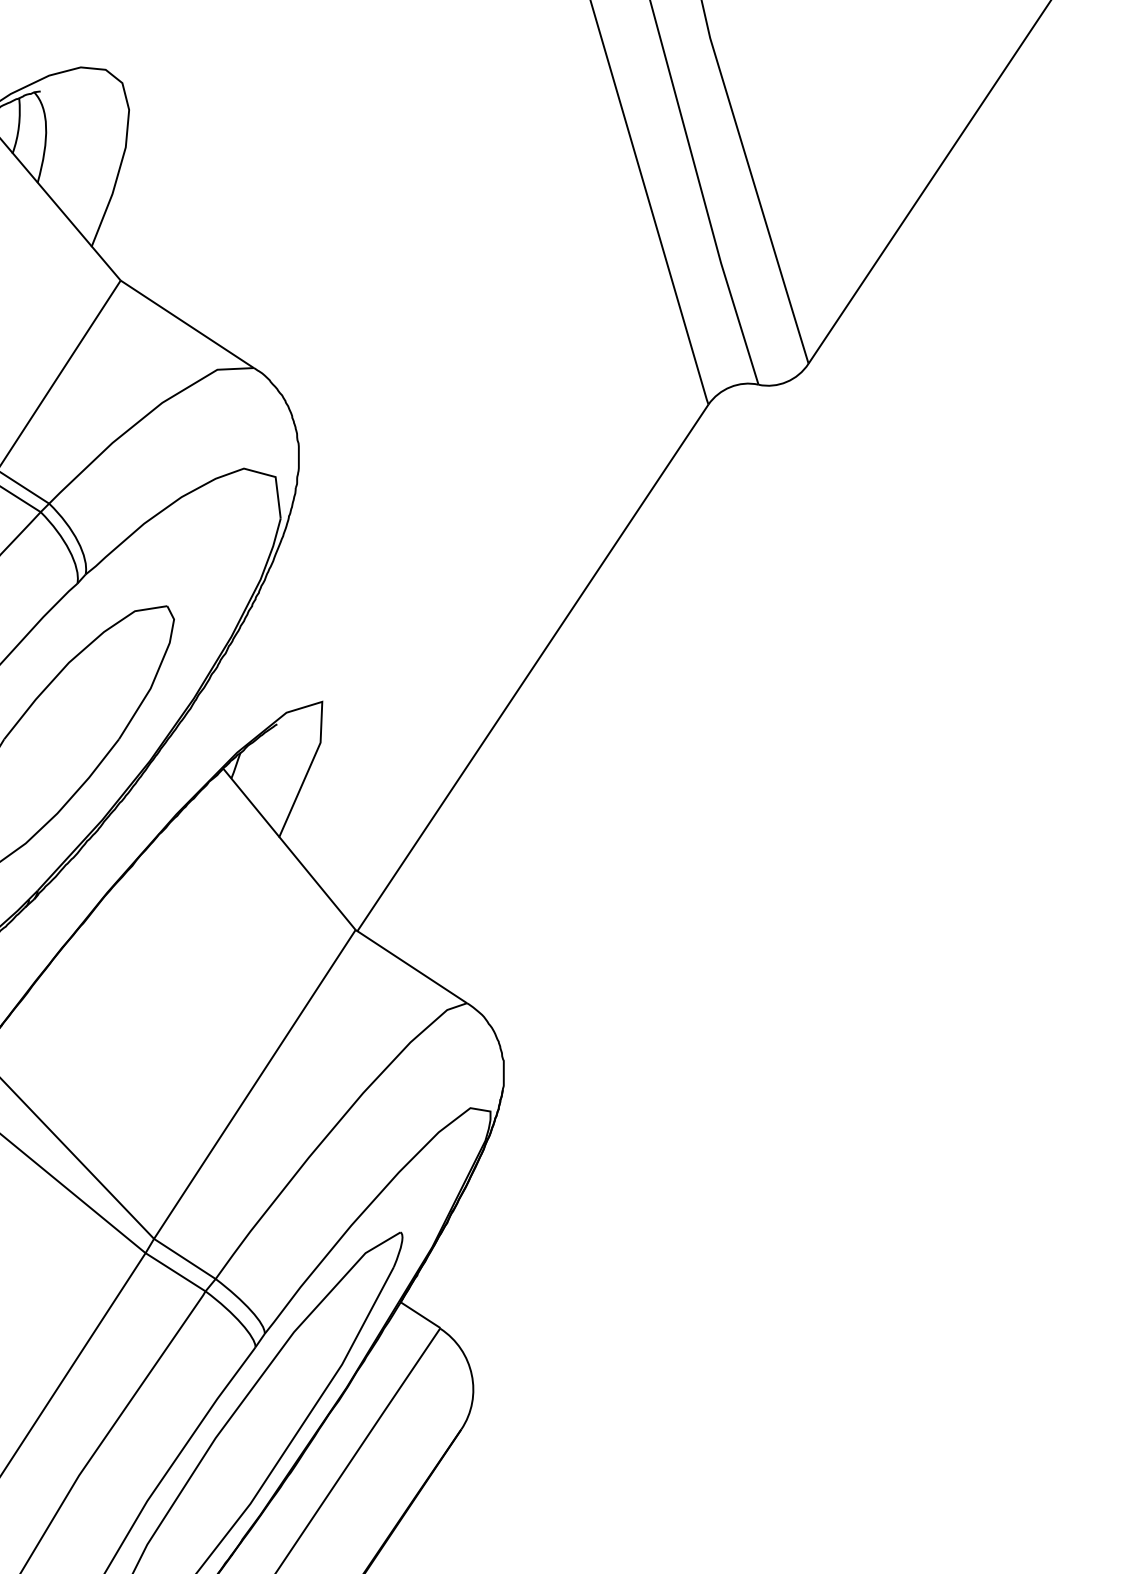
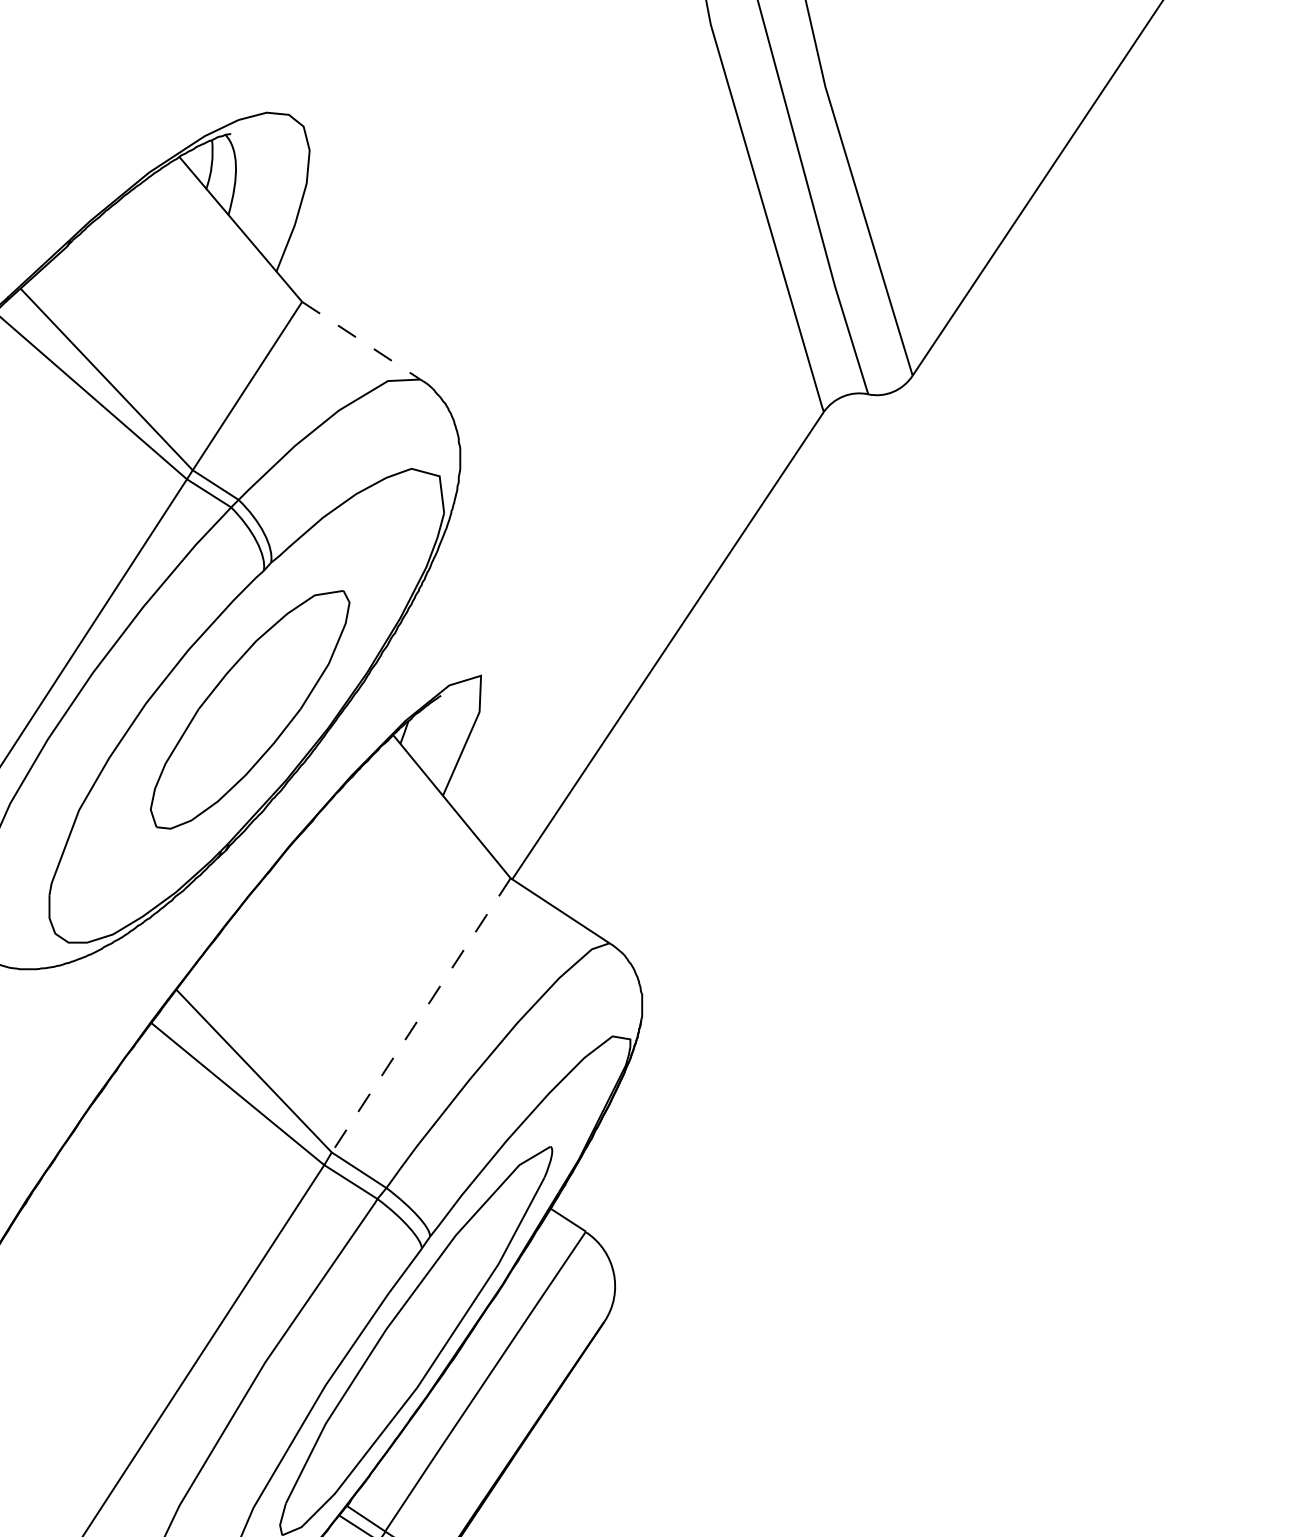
line: (187, 324) -> (361, 340), solid -> dashed
line: (255, 1084) -> (421, 1015), solid -> dashed

